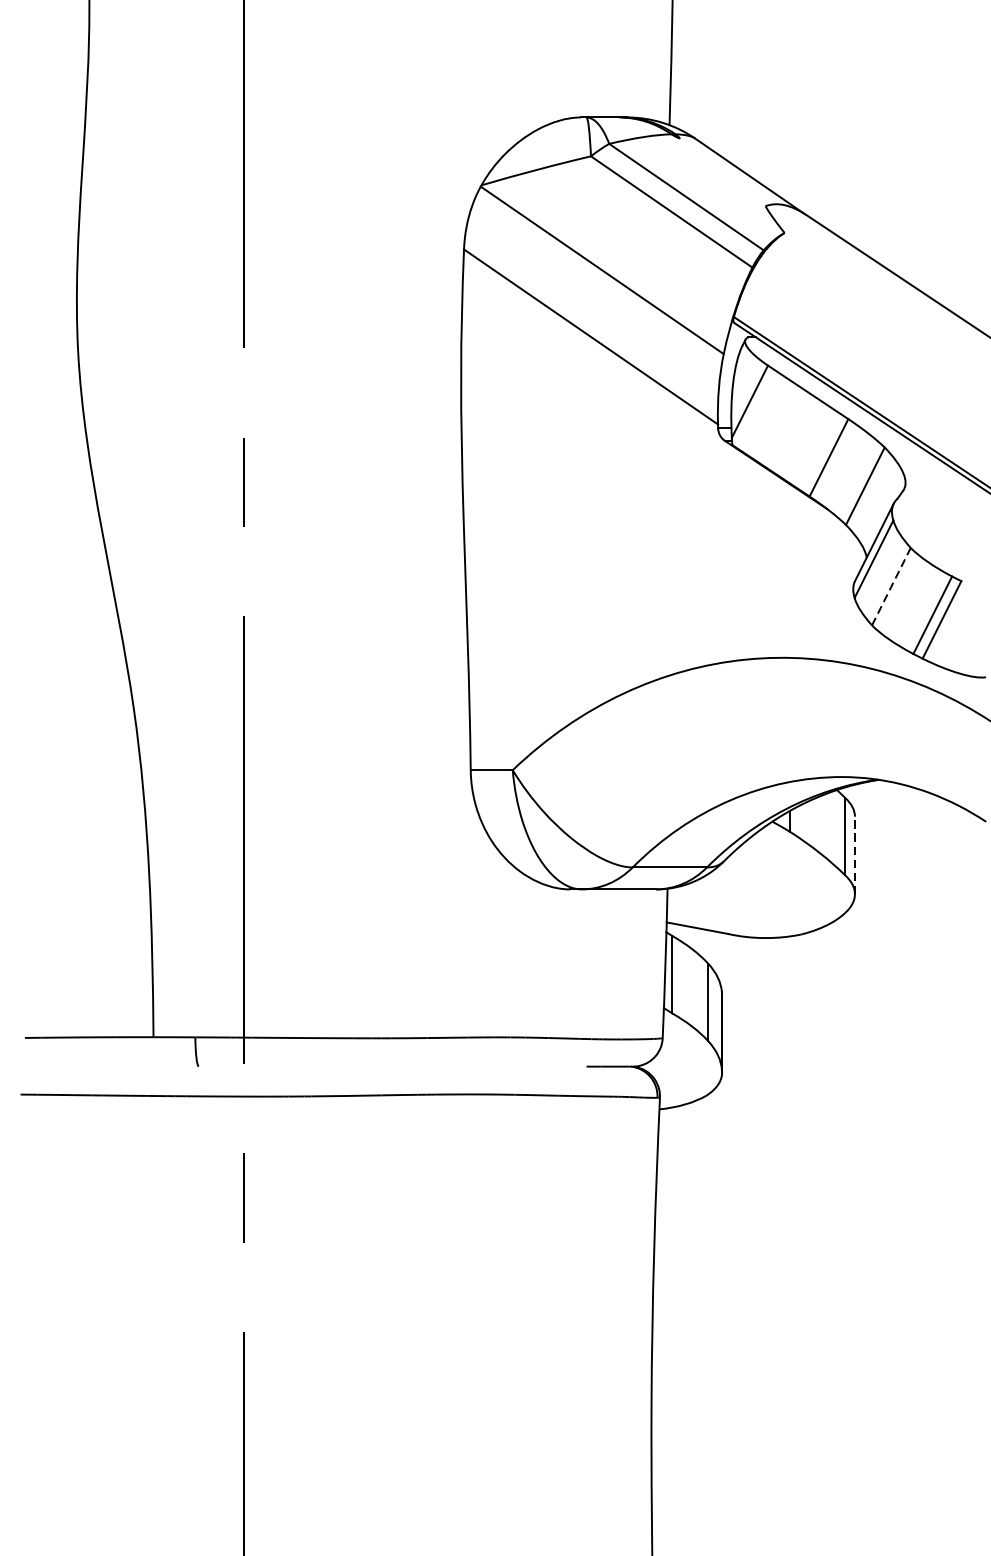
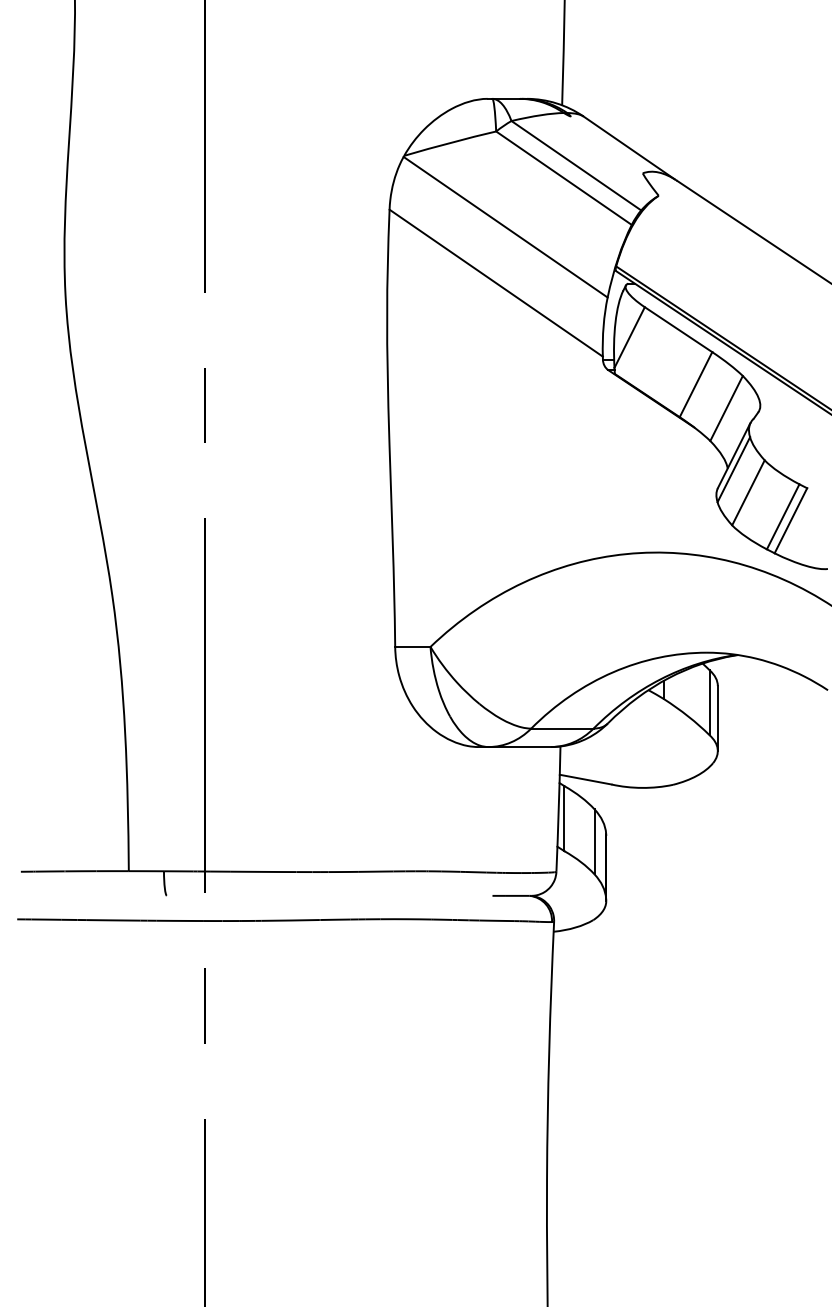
line: (891, 586) -> (748, 492), dashed -> solid
line: (854, 855) -> (717, 718), dashed -> solid

